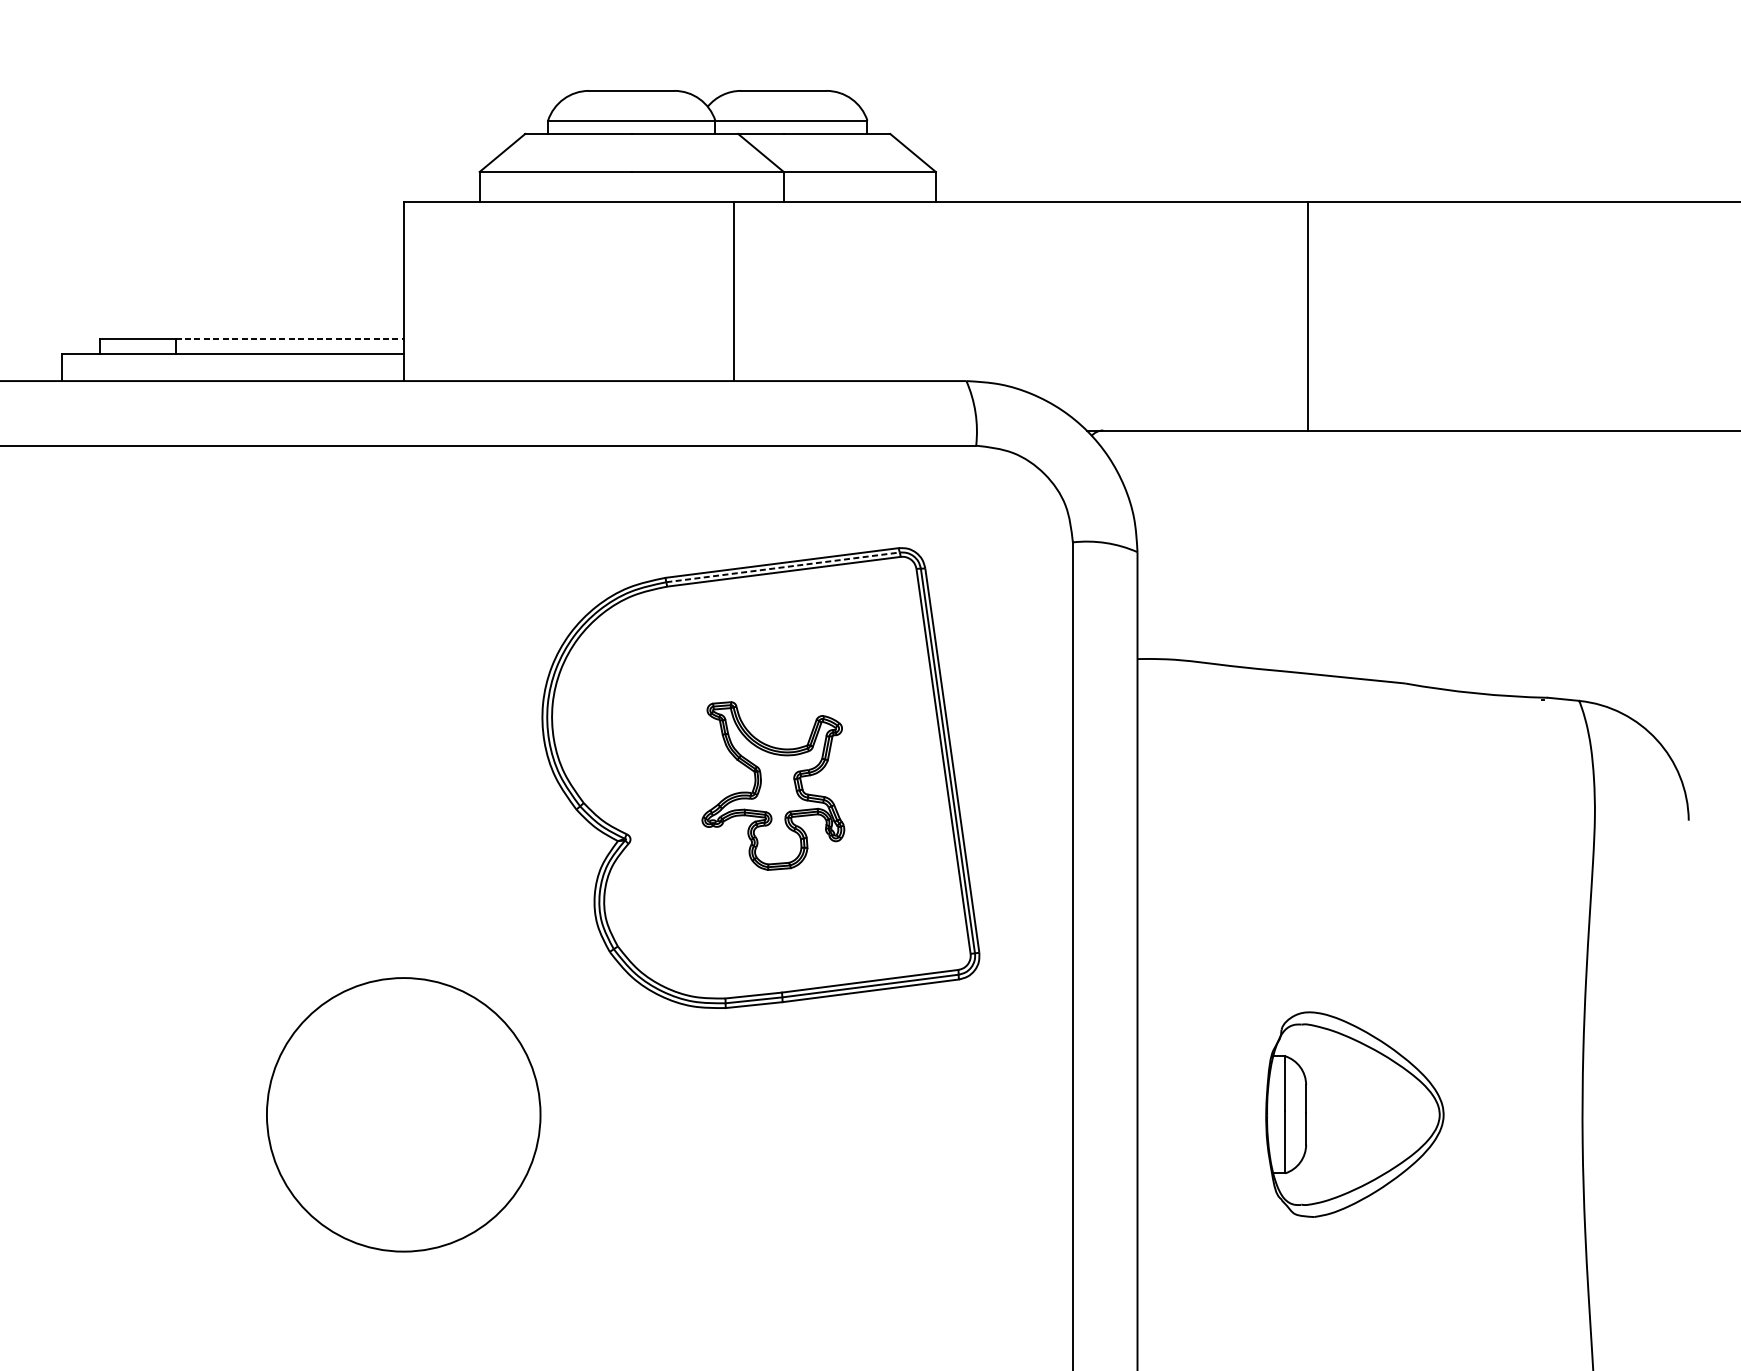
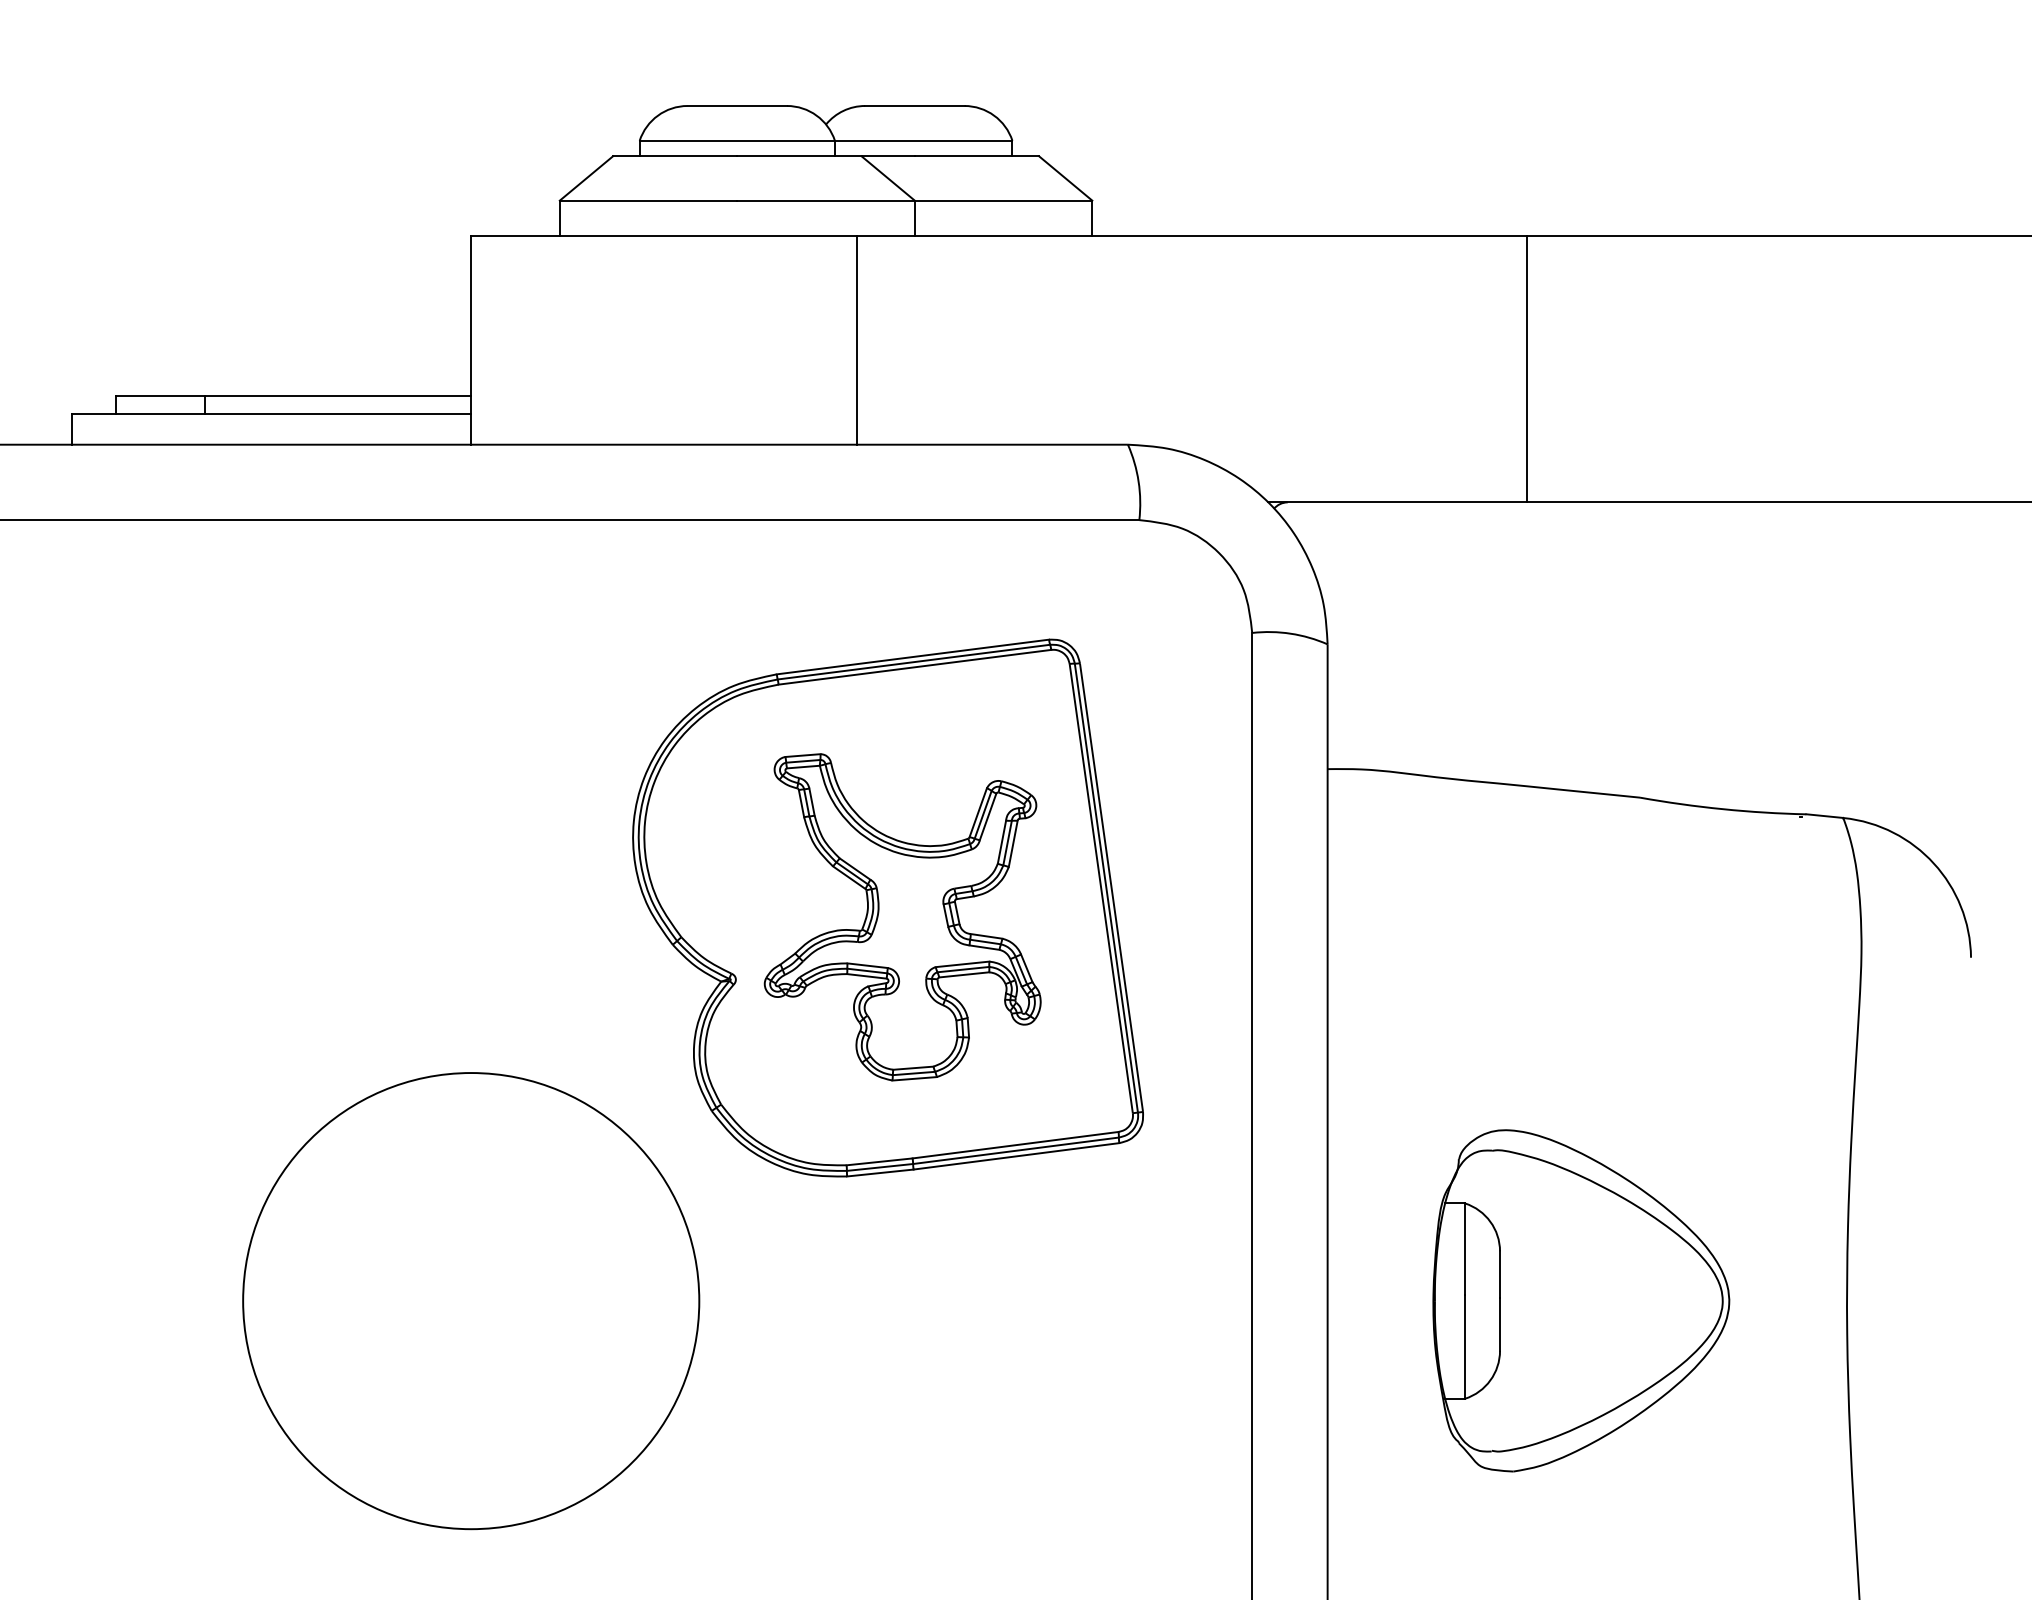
line: (290, 338) -> (338, 395), dashed -> solid
line: (783, 567) -> (914, 662), dashed -> solid
part: (773, 786) -> (902, 917), size x1.67
part: (1355, 1114) -> (1581, 1300), size x1.43
circle: (403, 1115) -> (471, 1301), size x1.43

